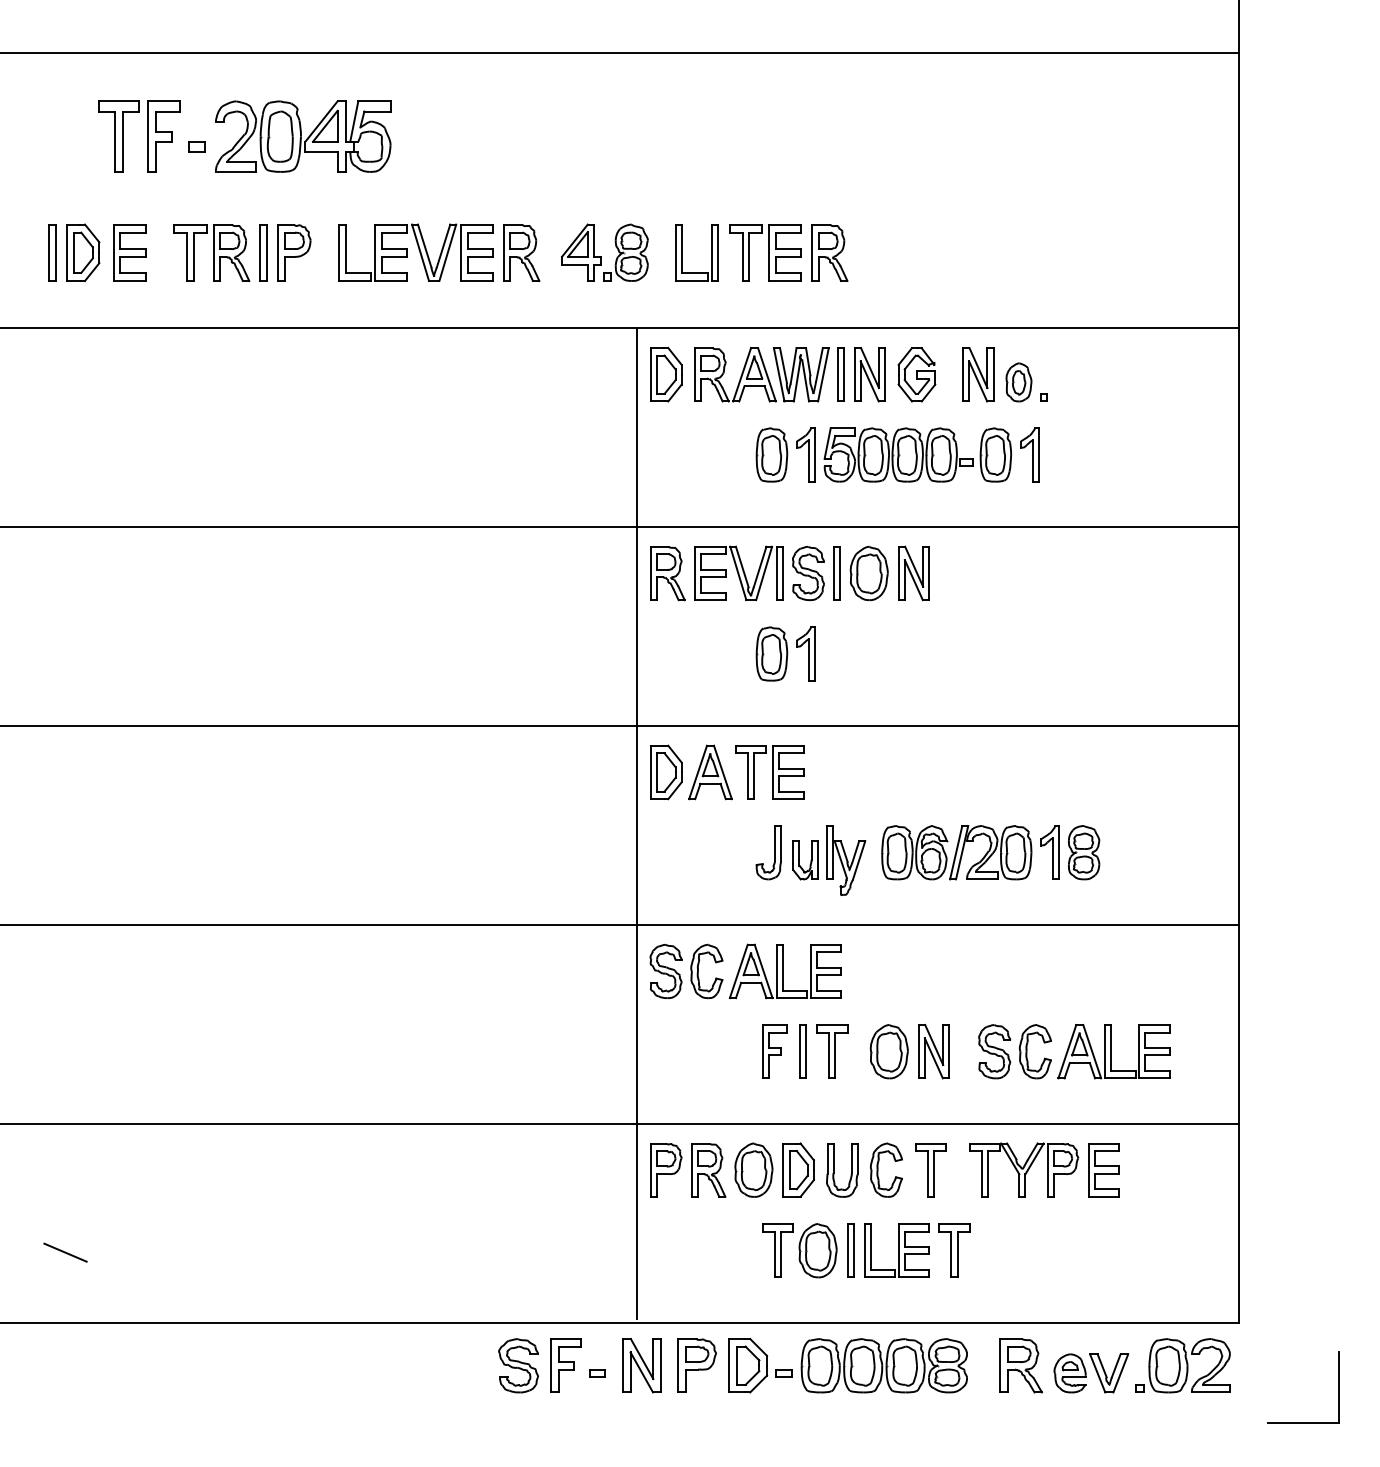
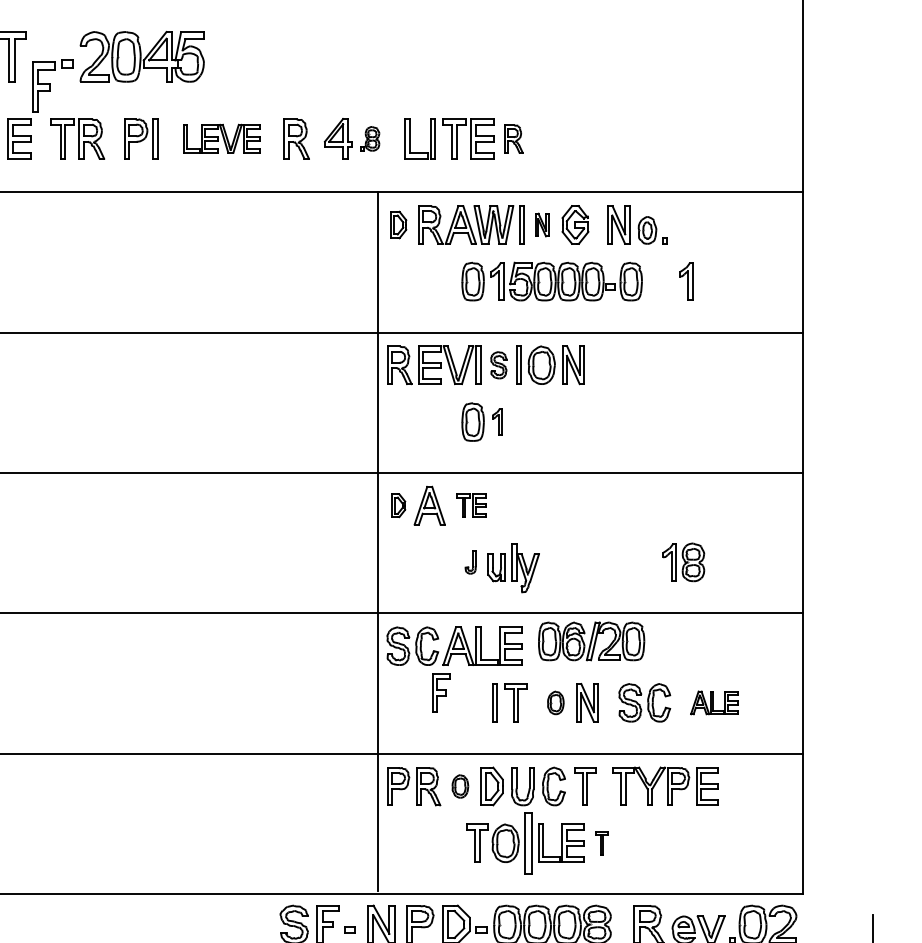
part: (163, 136) -> (43, 87), moved
part: (263, 252) -> (155, 138), moved
part: (415, 252) -> (221, 138), size x0.7
part: (625, 252) -> (369, 138), size x0.6
part: (829, 252) -> (513, 138), size x0.7
part: (666, 374) -> (398, 224), size x0.7
part: (869, 374) -> (542, 224), size x0.6
part: (1029, 454) -> (686, 281), moved
part: (808, 573) -> (498, 365), size x0.7
part: (805, 653) -> (496, 421), size x0.7
part: (666, 772) -> (398, 505), size x0.6
part: (769, 772) -> (471, 505), size x0.6
part: (768, 852) -> (470, 562), size x0.6
part: (956, 852) -> (591, 641), moved
part: (774, 1051) -> (441, 692), moved
part: (888, 1051) -> (555, 702), size x0.6
part: (1113, 1051) -> (714, 702), size x0.6
part: (753, 1169) -> (460, 785), size x0.6
part: (850, 1250) -> (528, 843), size x1.6
part: (954, 1250) -> (602, 843), size x0.6

